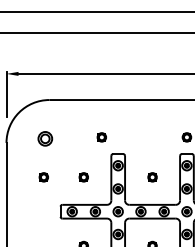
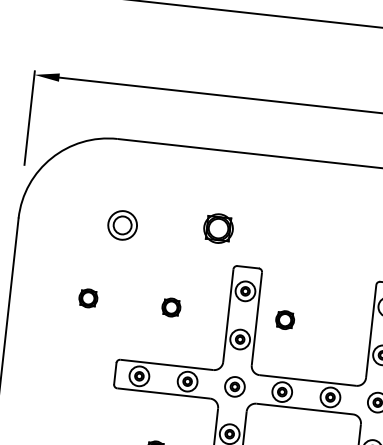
part: (101, 137) -> (217, 228), size x1.6
part: (45, 138) -> (123, 224), moved
part: (152, 177) -> (284, 320), moved

